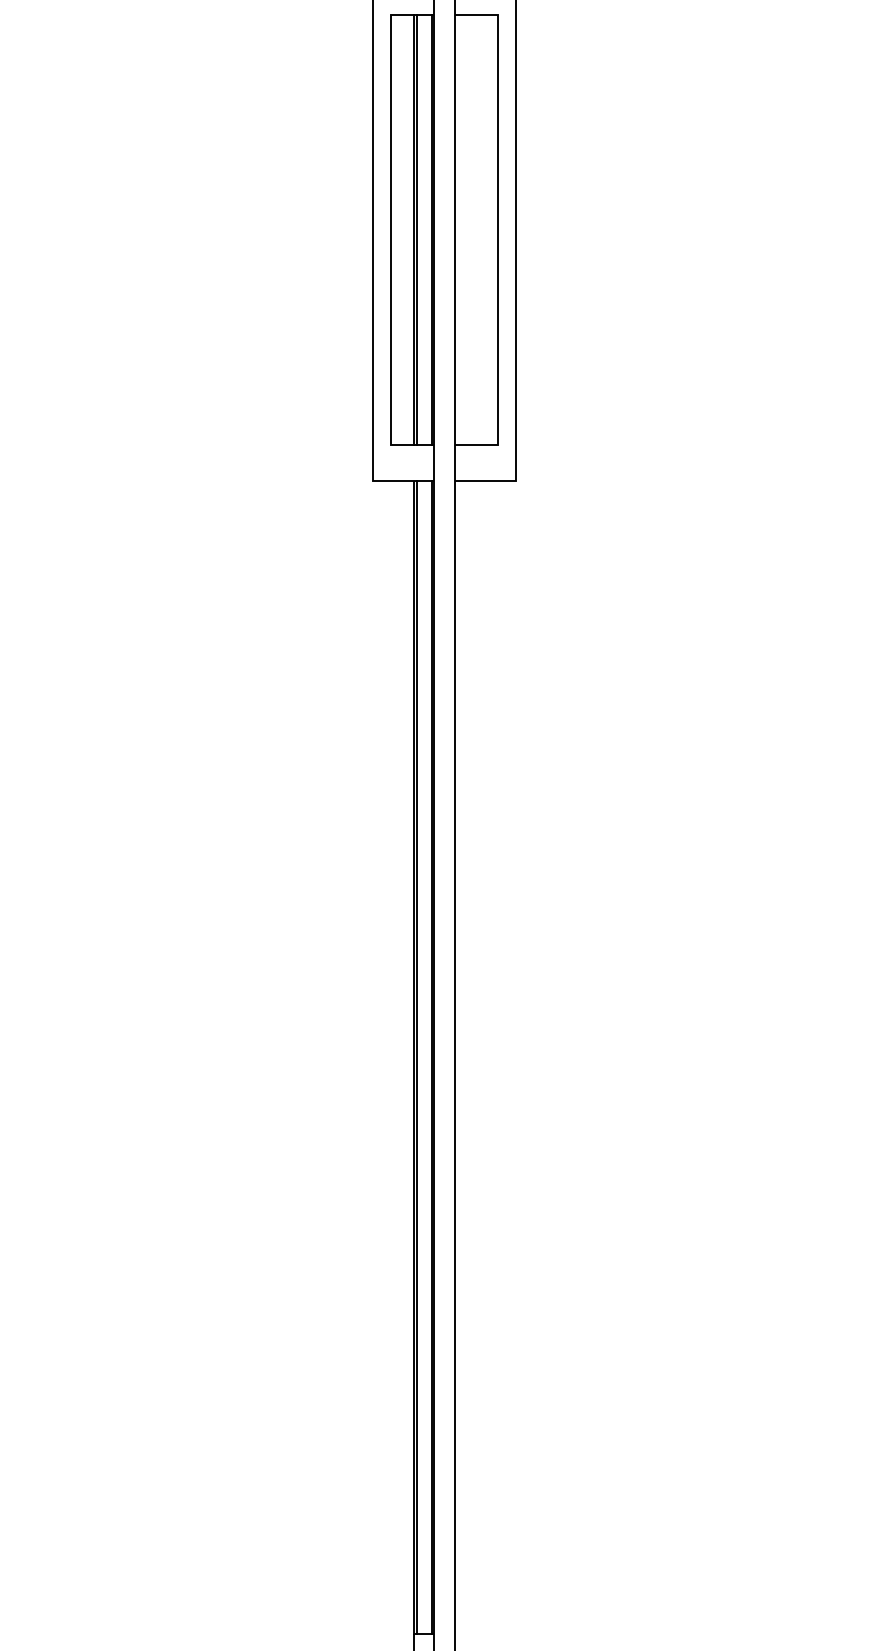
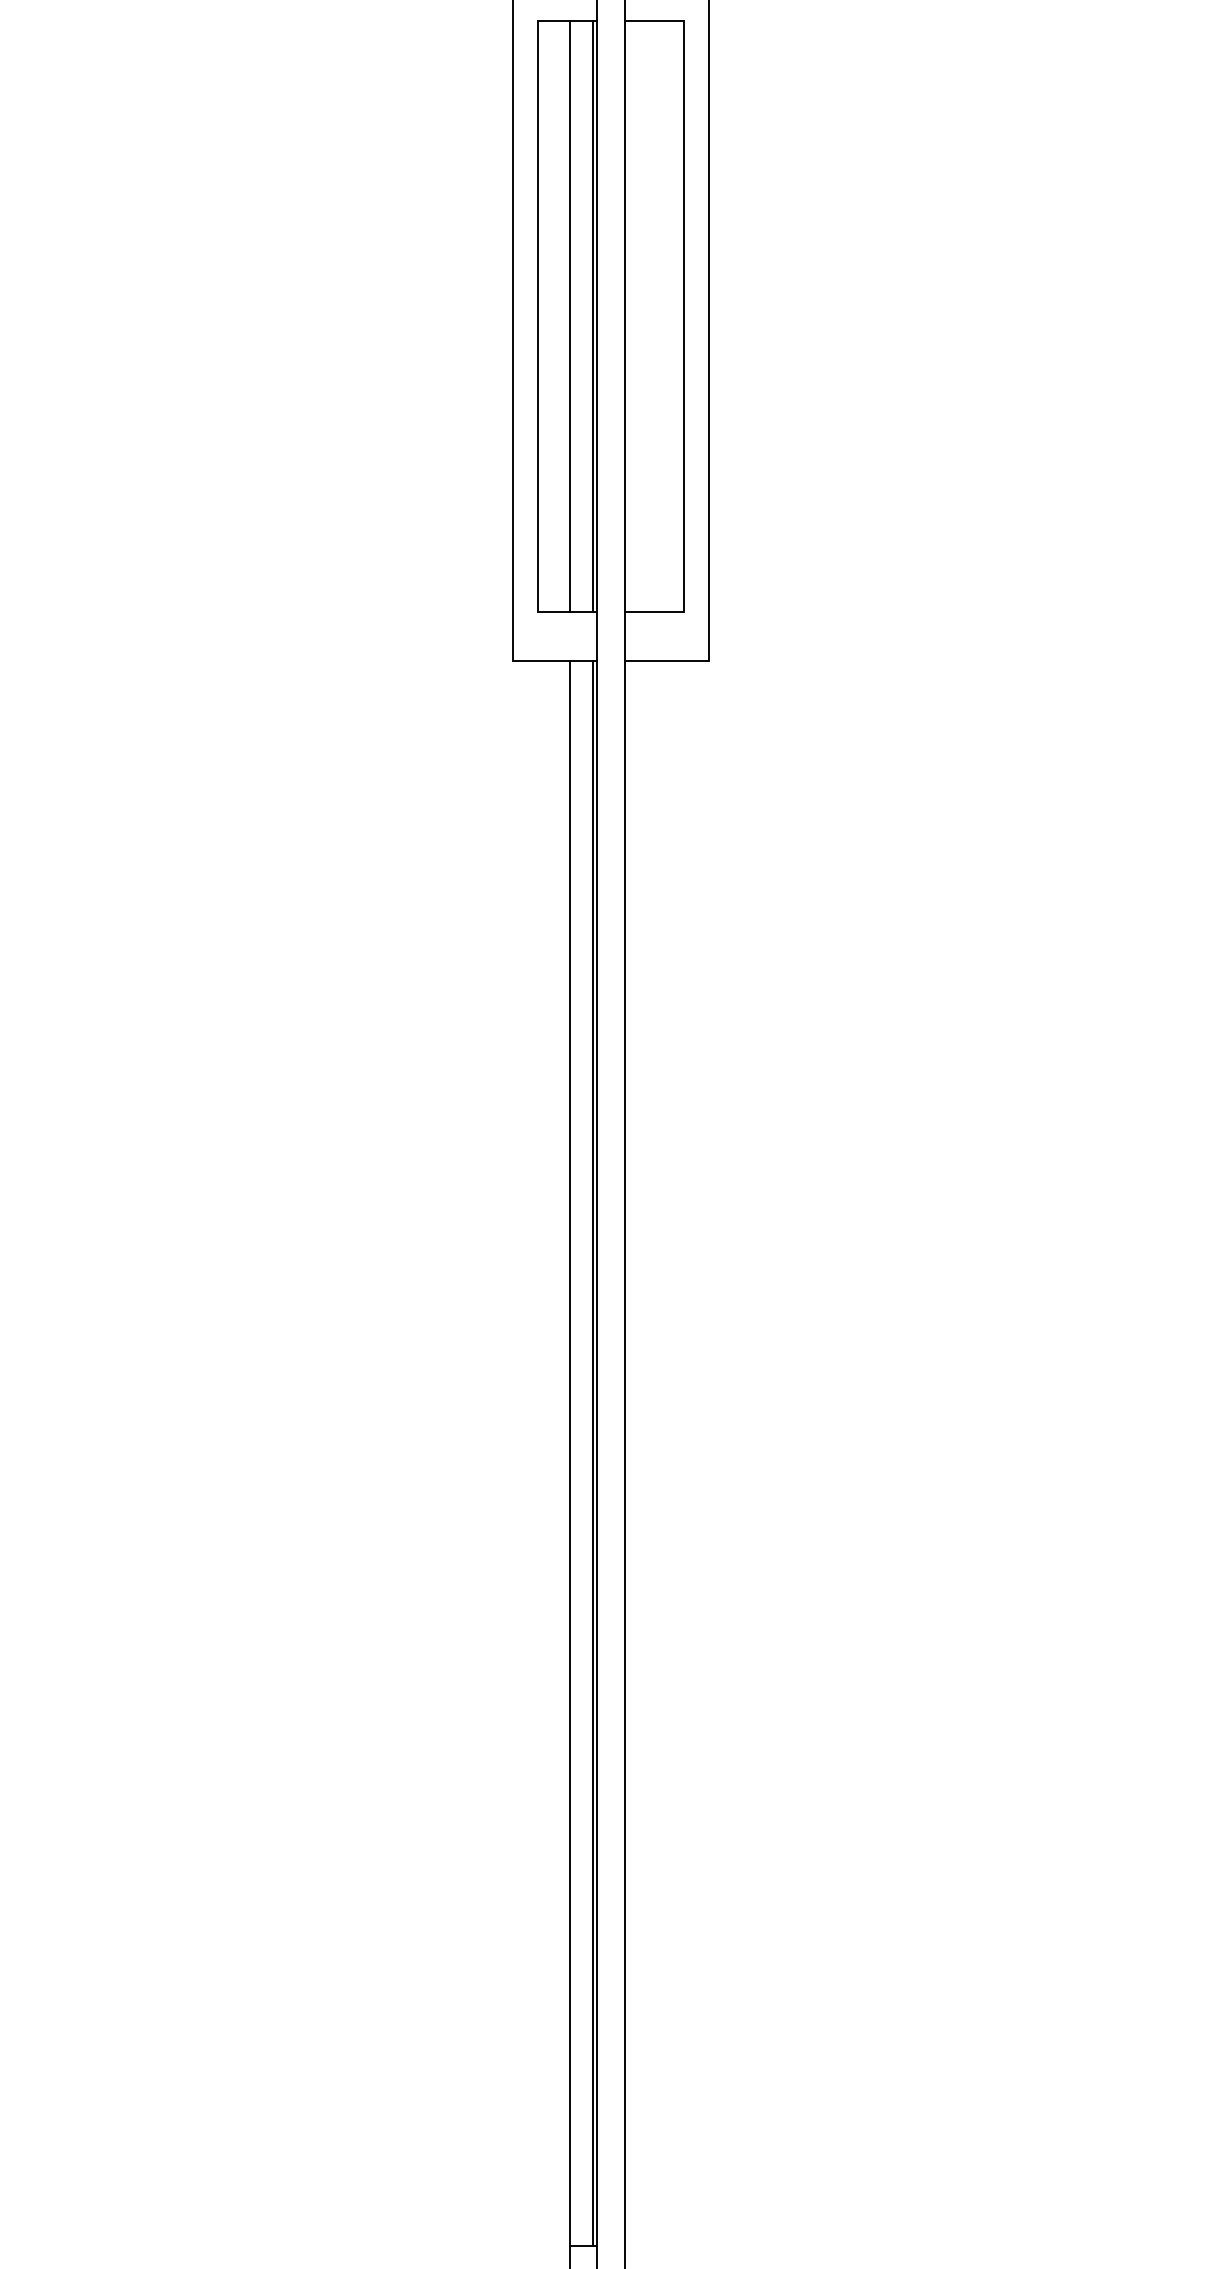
line: (417, 229) -> (573, 315), removed
line: (417, 1056) -> (573, 1452), removed

